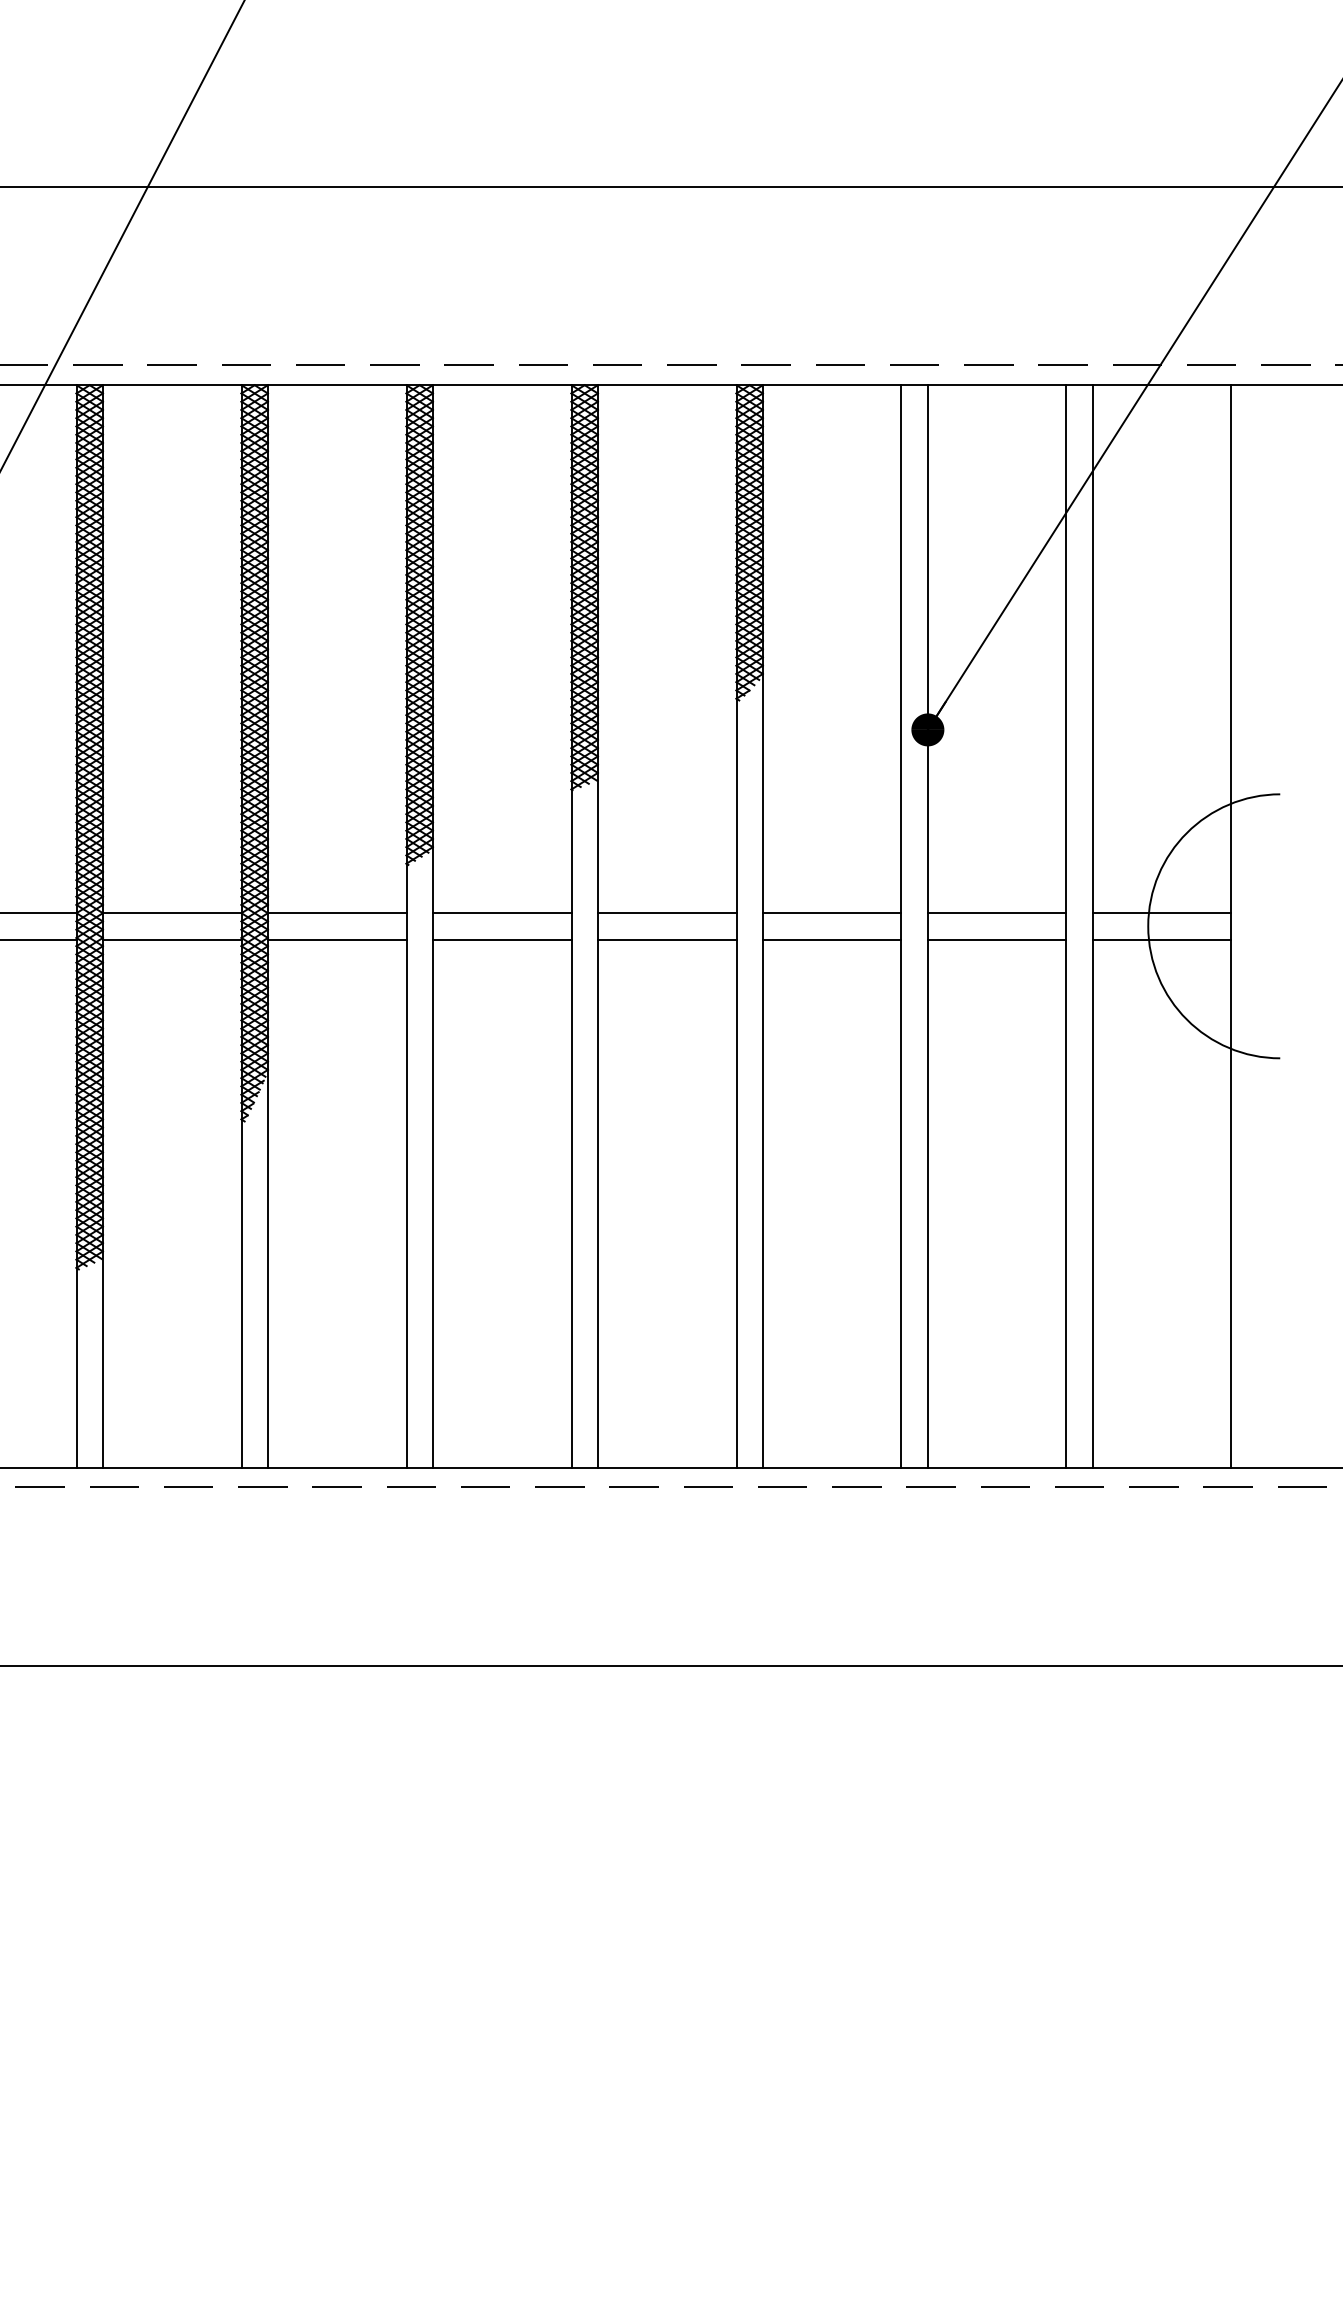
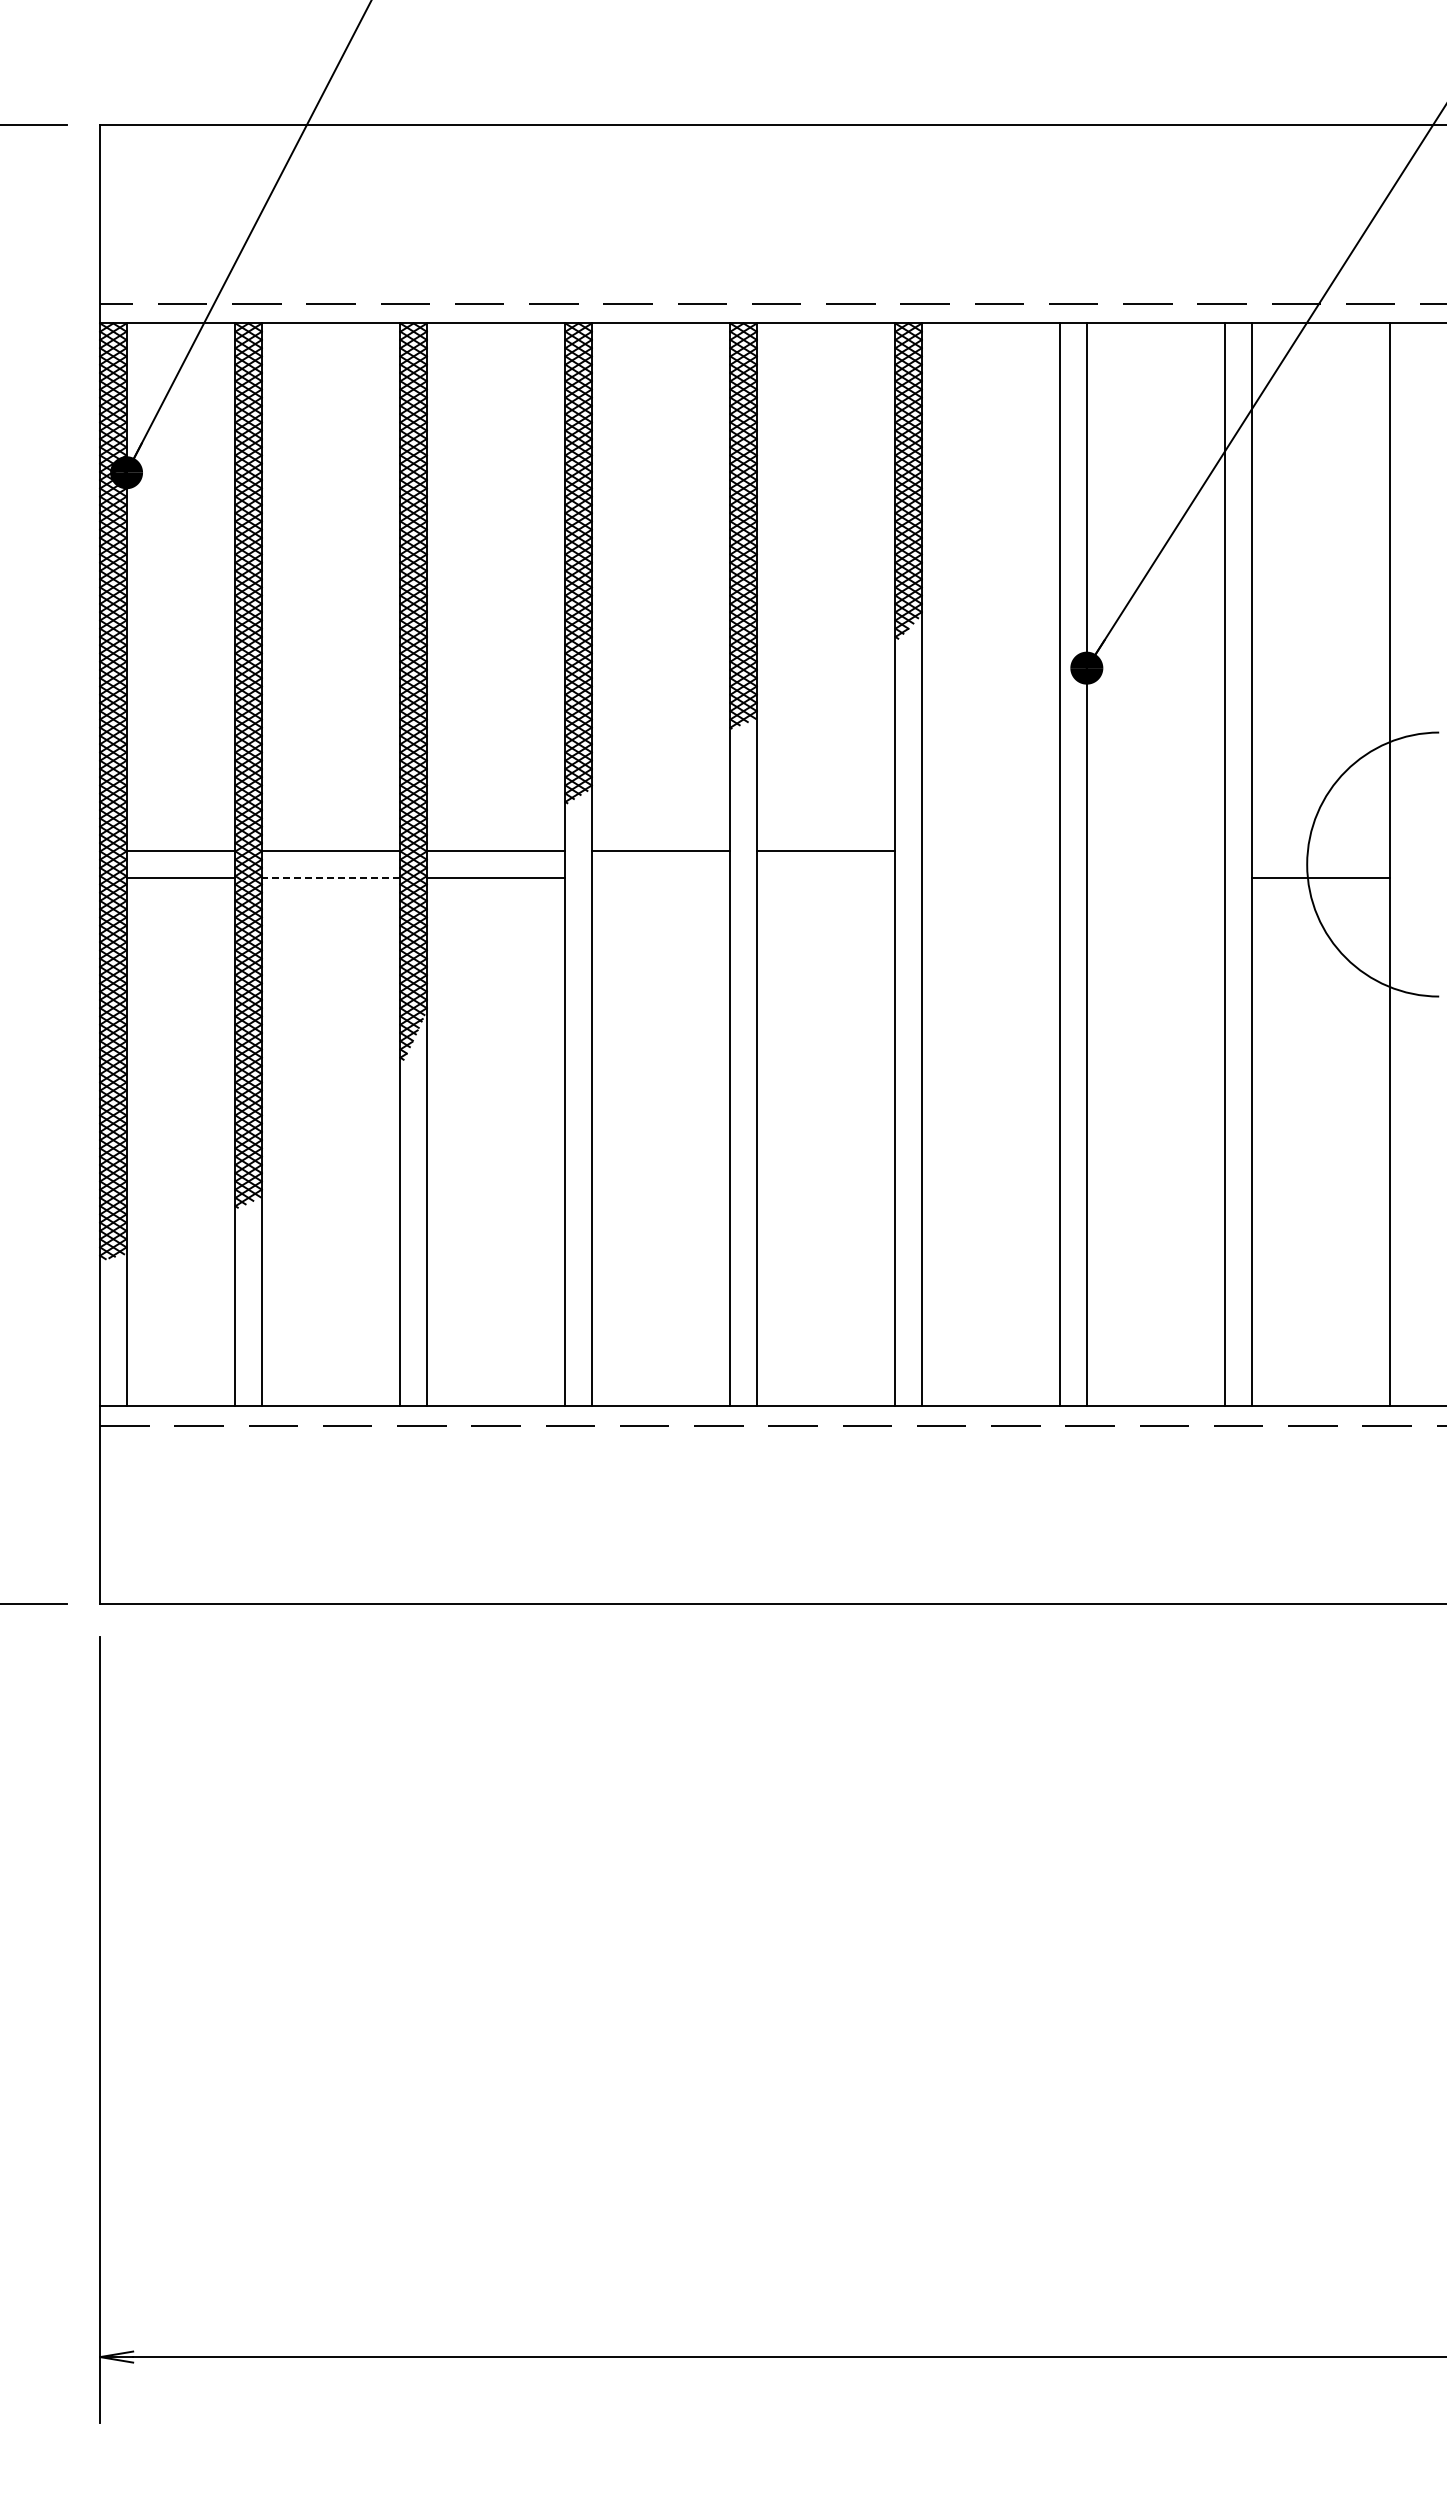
line: (831, 913) -> (990, 851), removed
line: (996, 913) -> (1155, 851), removed
line: (1161, 913) -> (1320, 851), removed
line: (171, 939) -> (330, 877), solid -> dashed
line: (501, 939) -> (660, 877), removed
line: (666, 939) -> (825, 877), removed
line: (831, 939) -> (990, 877), removed
line: (996, 939) -> (1155, 877), removed

